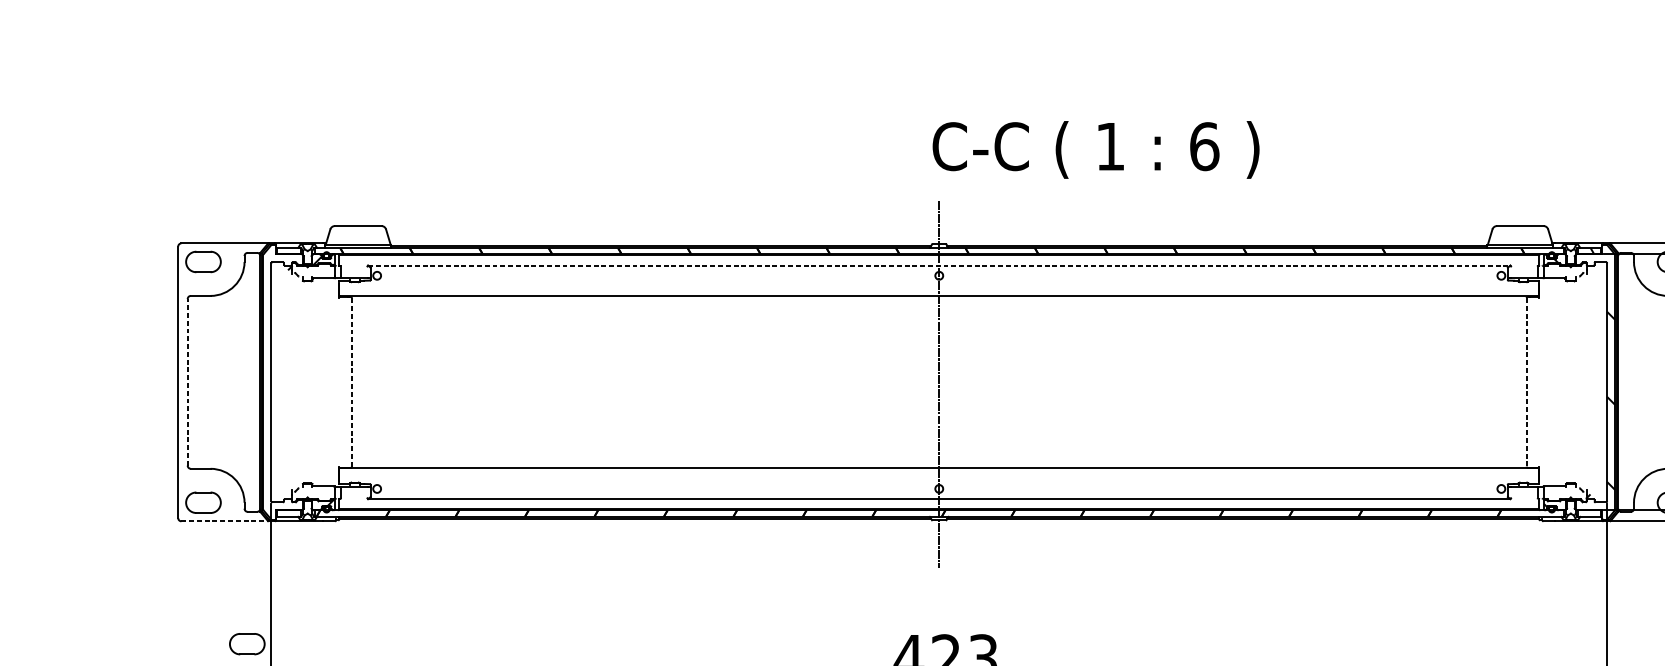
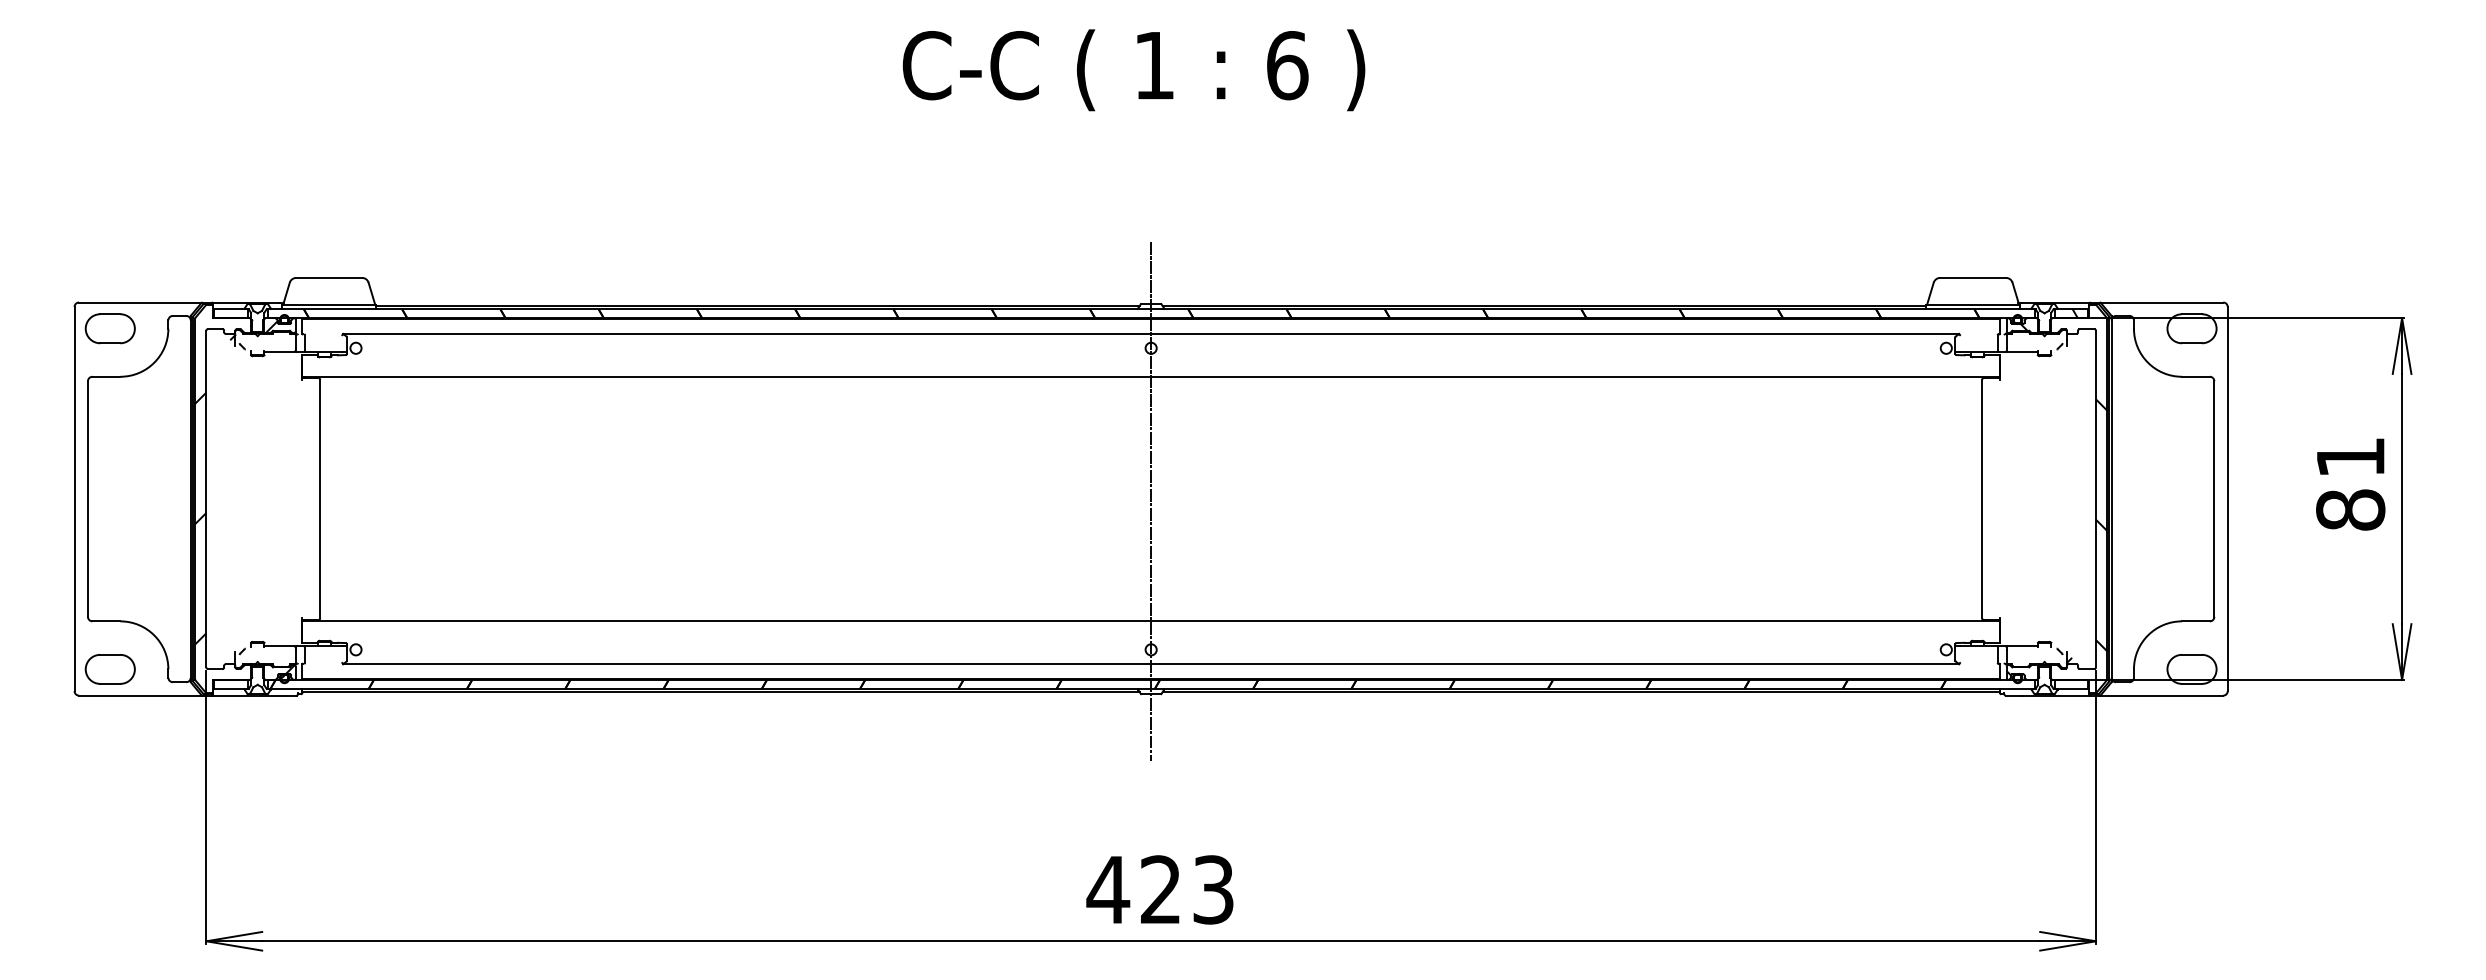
text: (1095, 150) -> (1133, 70), moved
line: (939, 266) -> (1151, 334), dashed -> solid
line: (352, 381) -> (320, 498), dashed -> solid
line: (187, 382) -> (87, 499), dashed -> solid
line: (1526, 382) -> (1982, 499), dashed -> solid
hatch: (267, 396) -> (200, 518), added
line: (224, 521) -> (140, 695), dashed -> solid
part: (246, 644) -> (171, 869), removed

